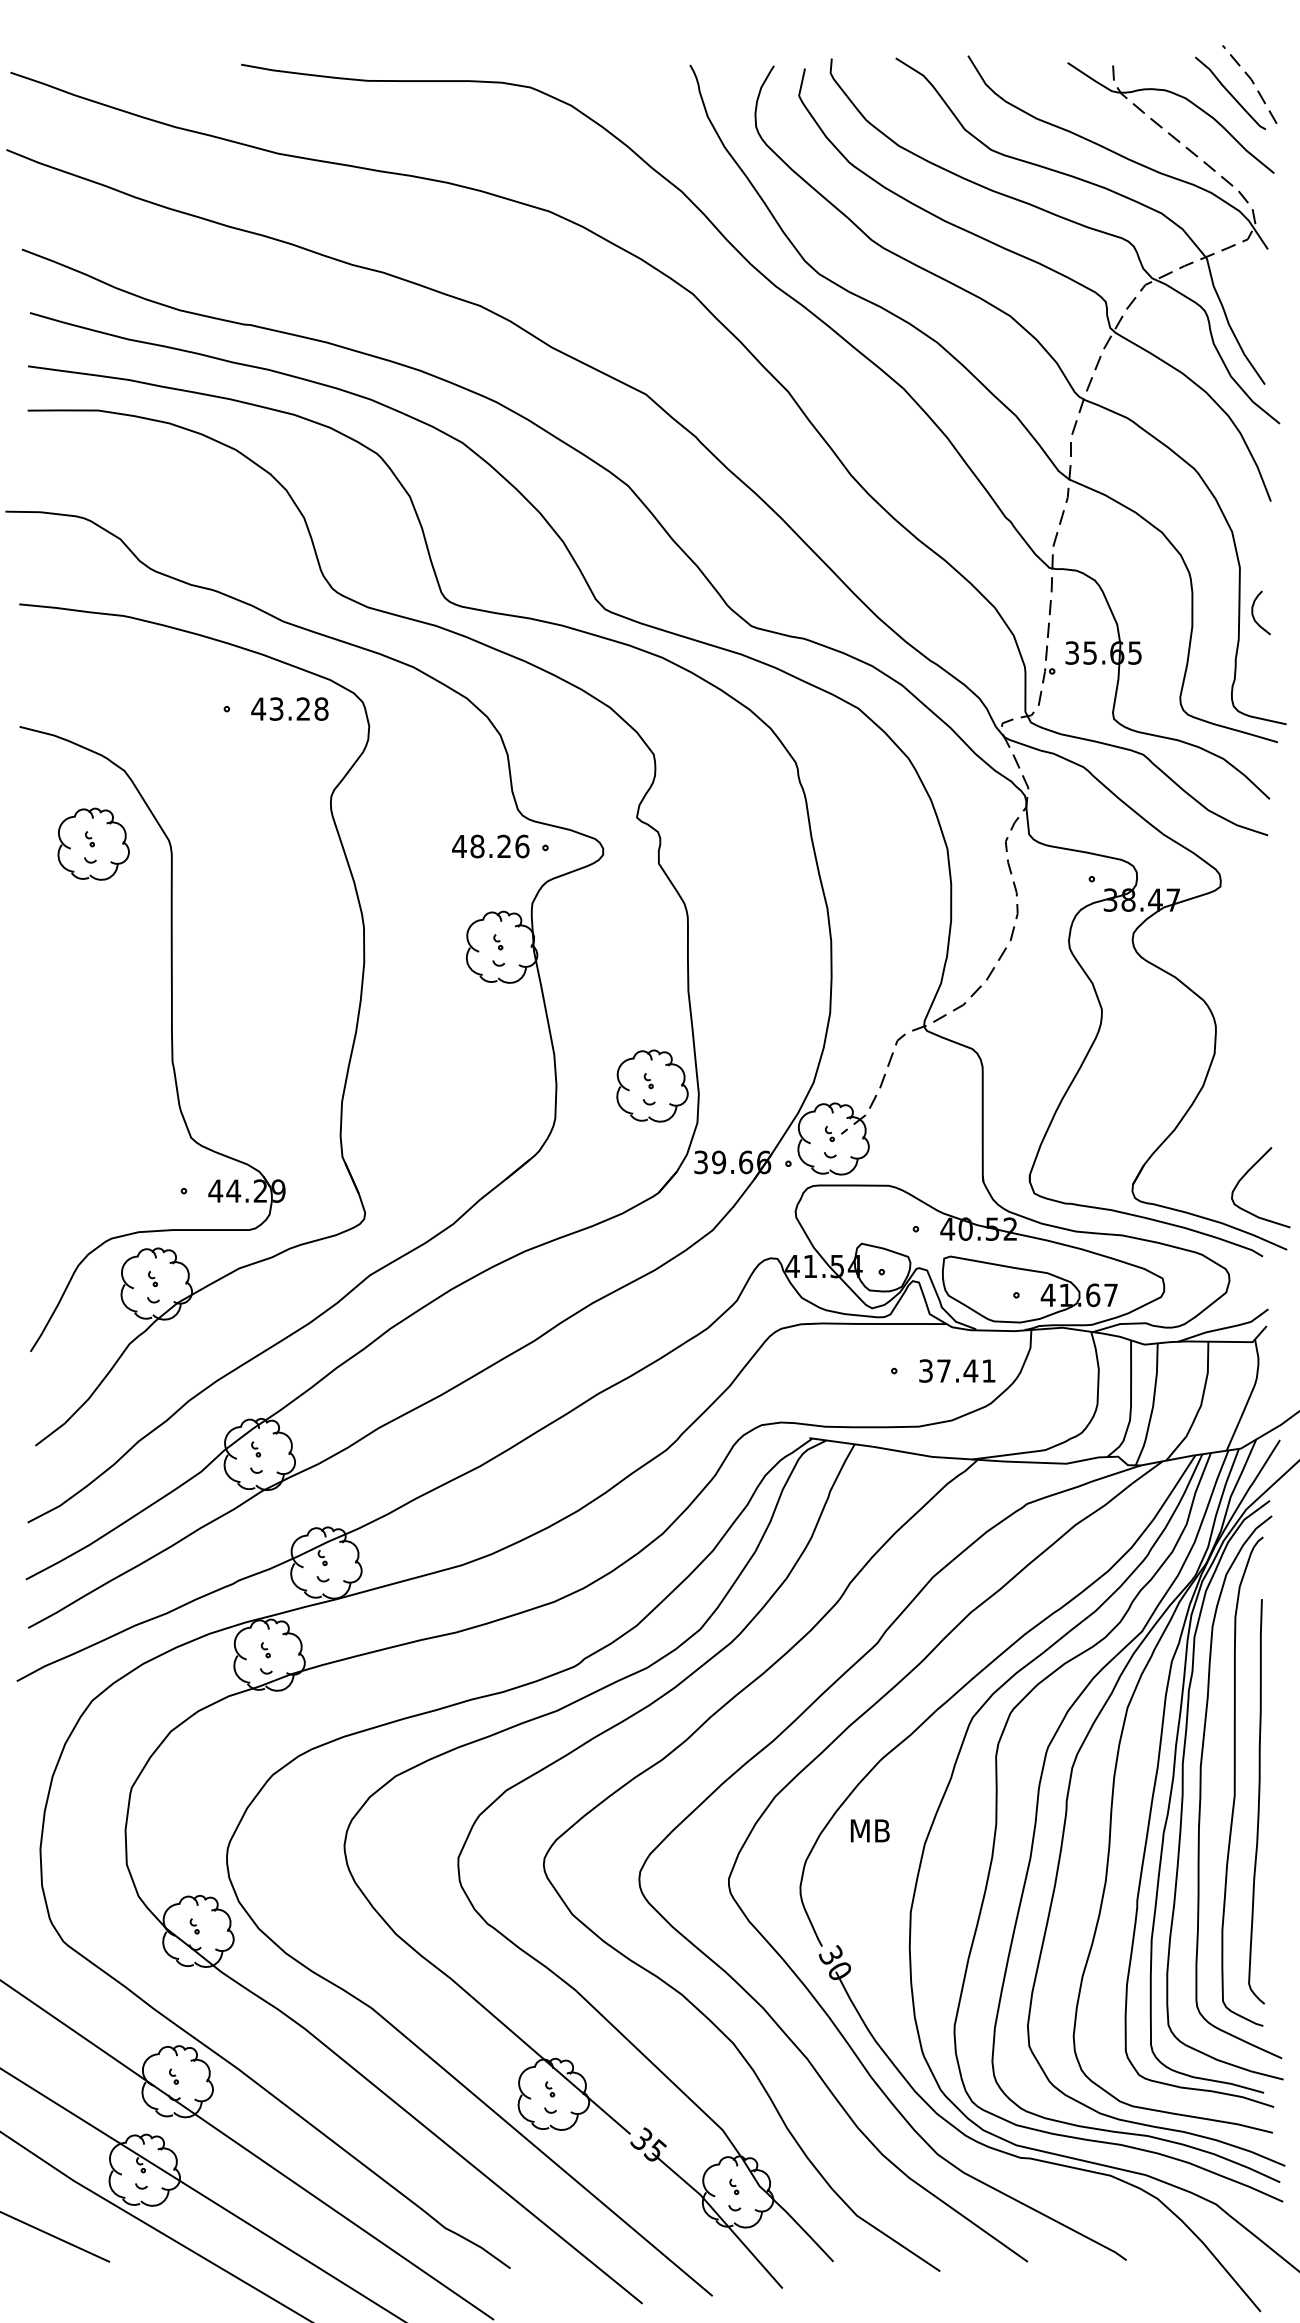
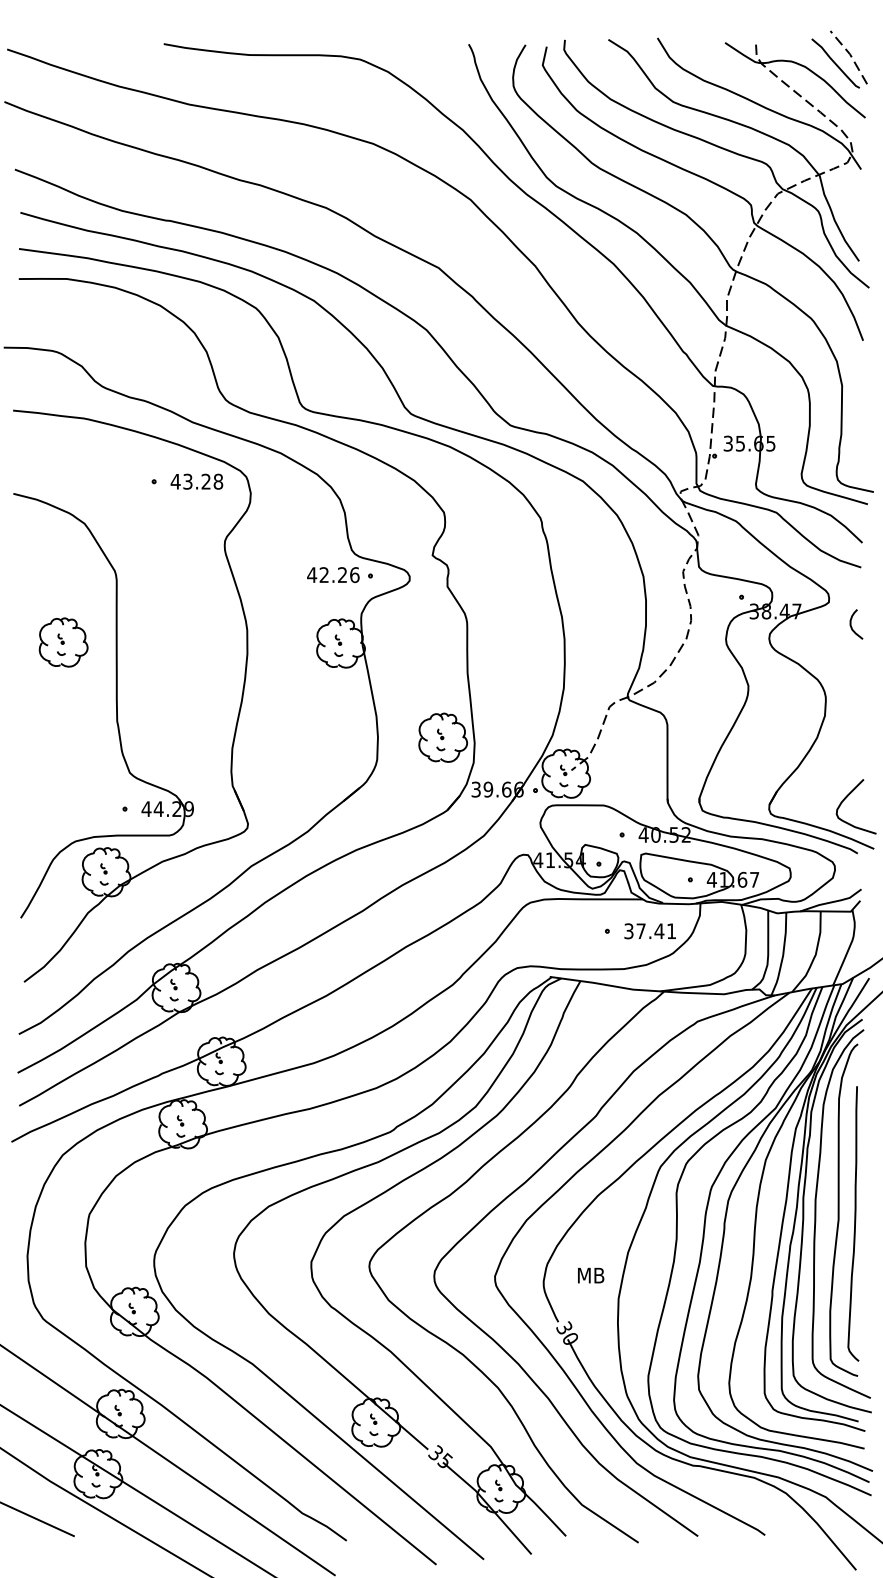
curve: (1253, 613) -> (851, 624), moved
part: (93, 844) -> (63, 642), moved
text: (477, 847) -> (324, 575), 48.26 -> 42.26
text: (870, 1830) -> (591, 1275), moved

